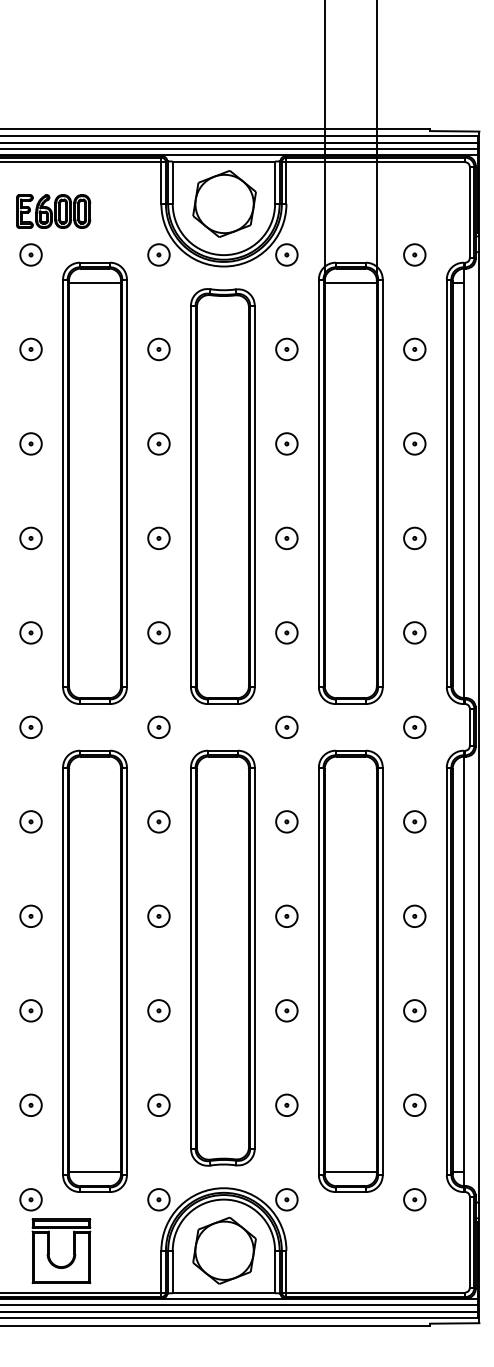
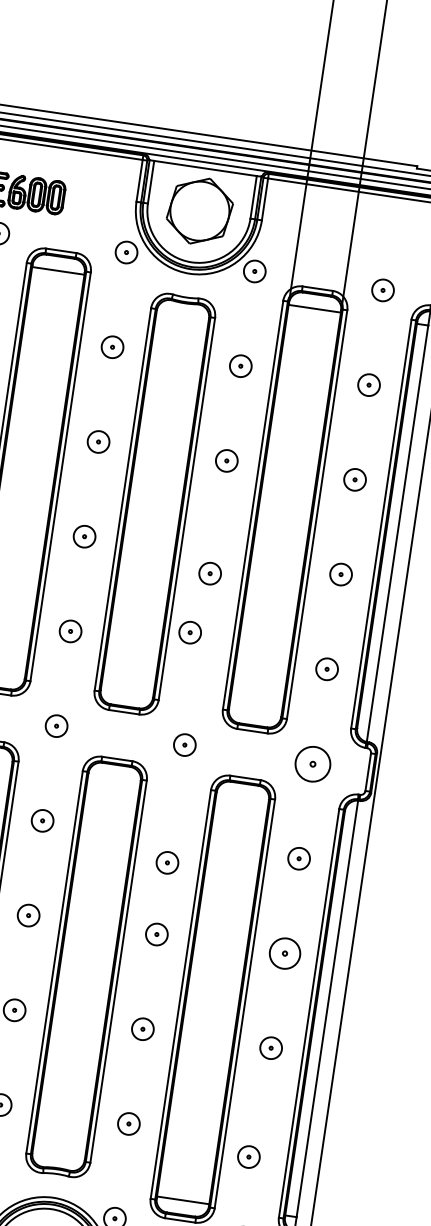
part: (286, 537) -> (209, 572), moved
part: (286, 632) -> (189, 632), moved
part: (414, 726) -> (312, 763), size x1.6
part: (286, 821) -> (167, 862), moved
part: (414, 915) -> (284, 952), size x1.4
part: (414, 1104) -> (248, 1156), moved

